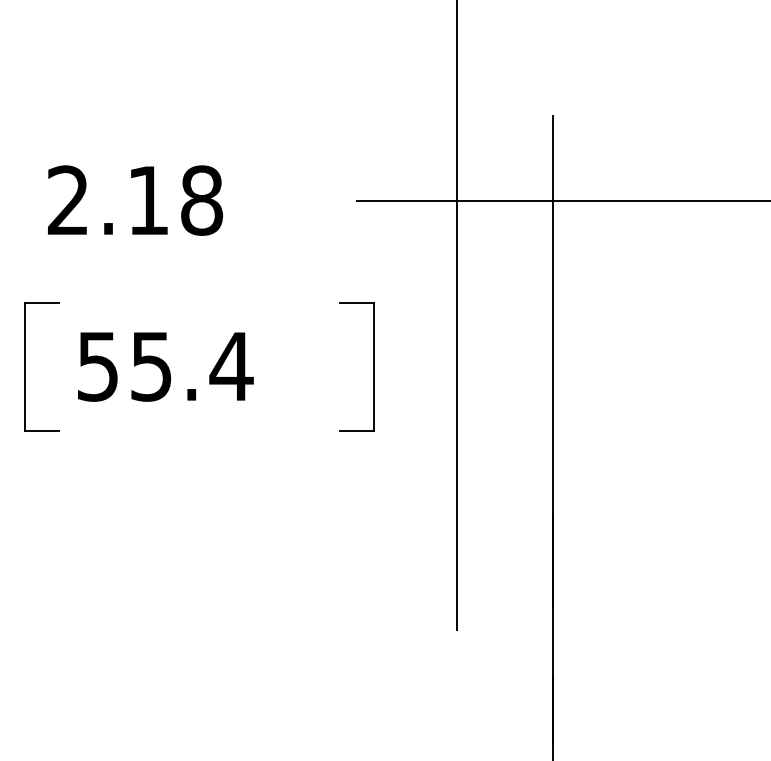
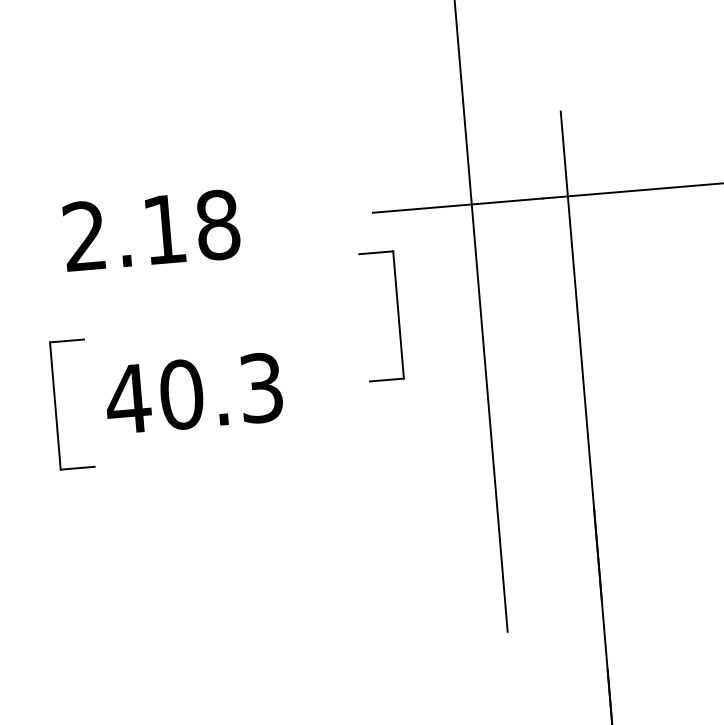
text: (164, 366) -> (194, 393), 55.4 -> 40.3
part: (373, 366) -> (397, 314), moved

